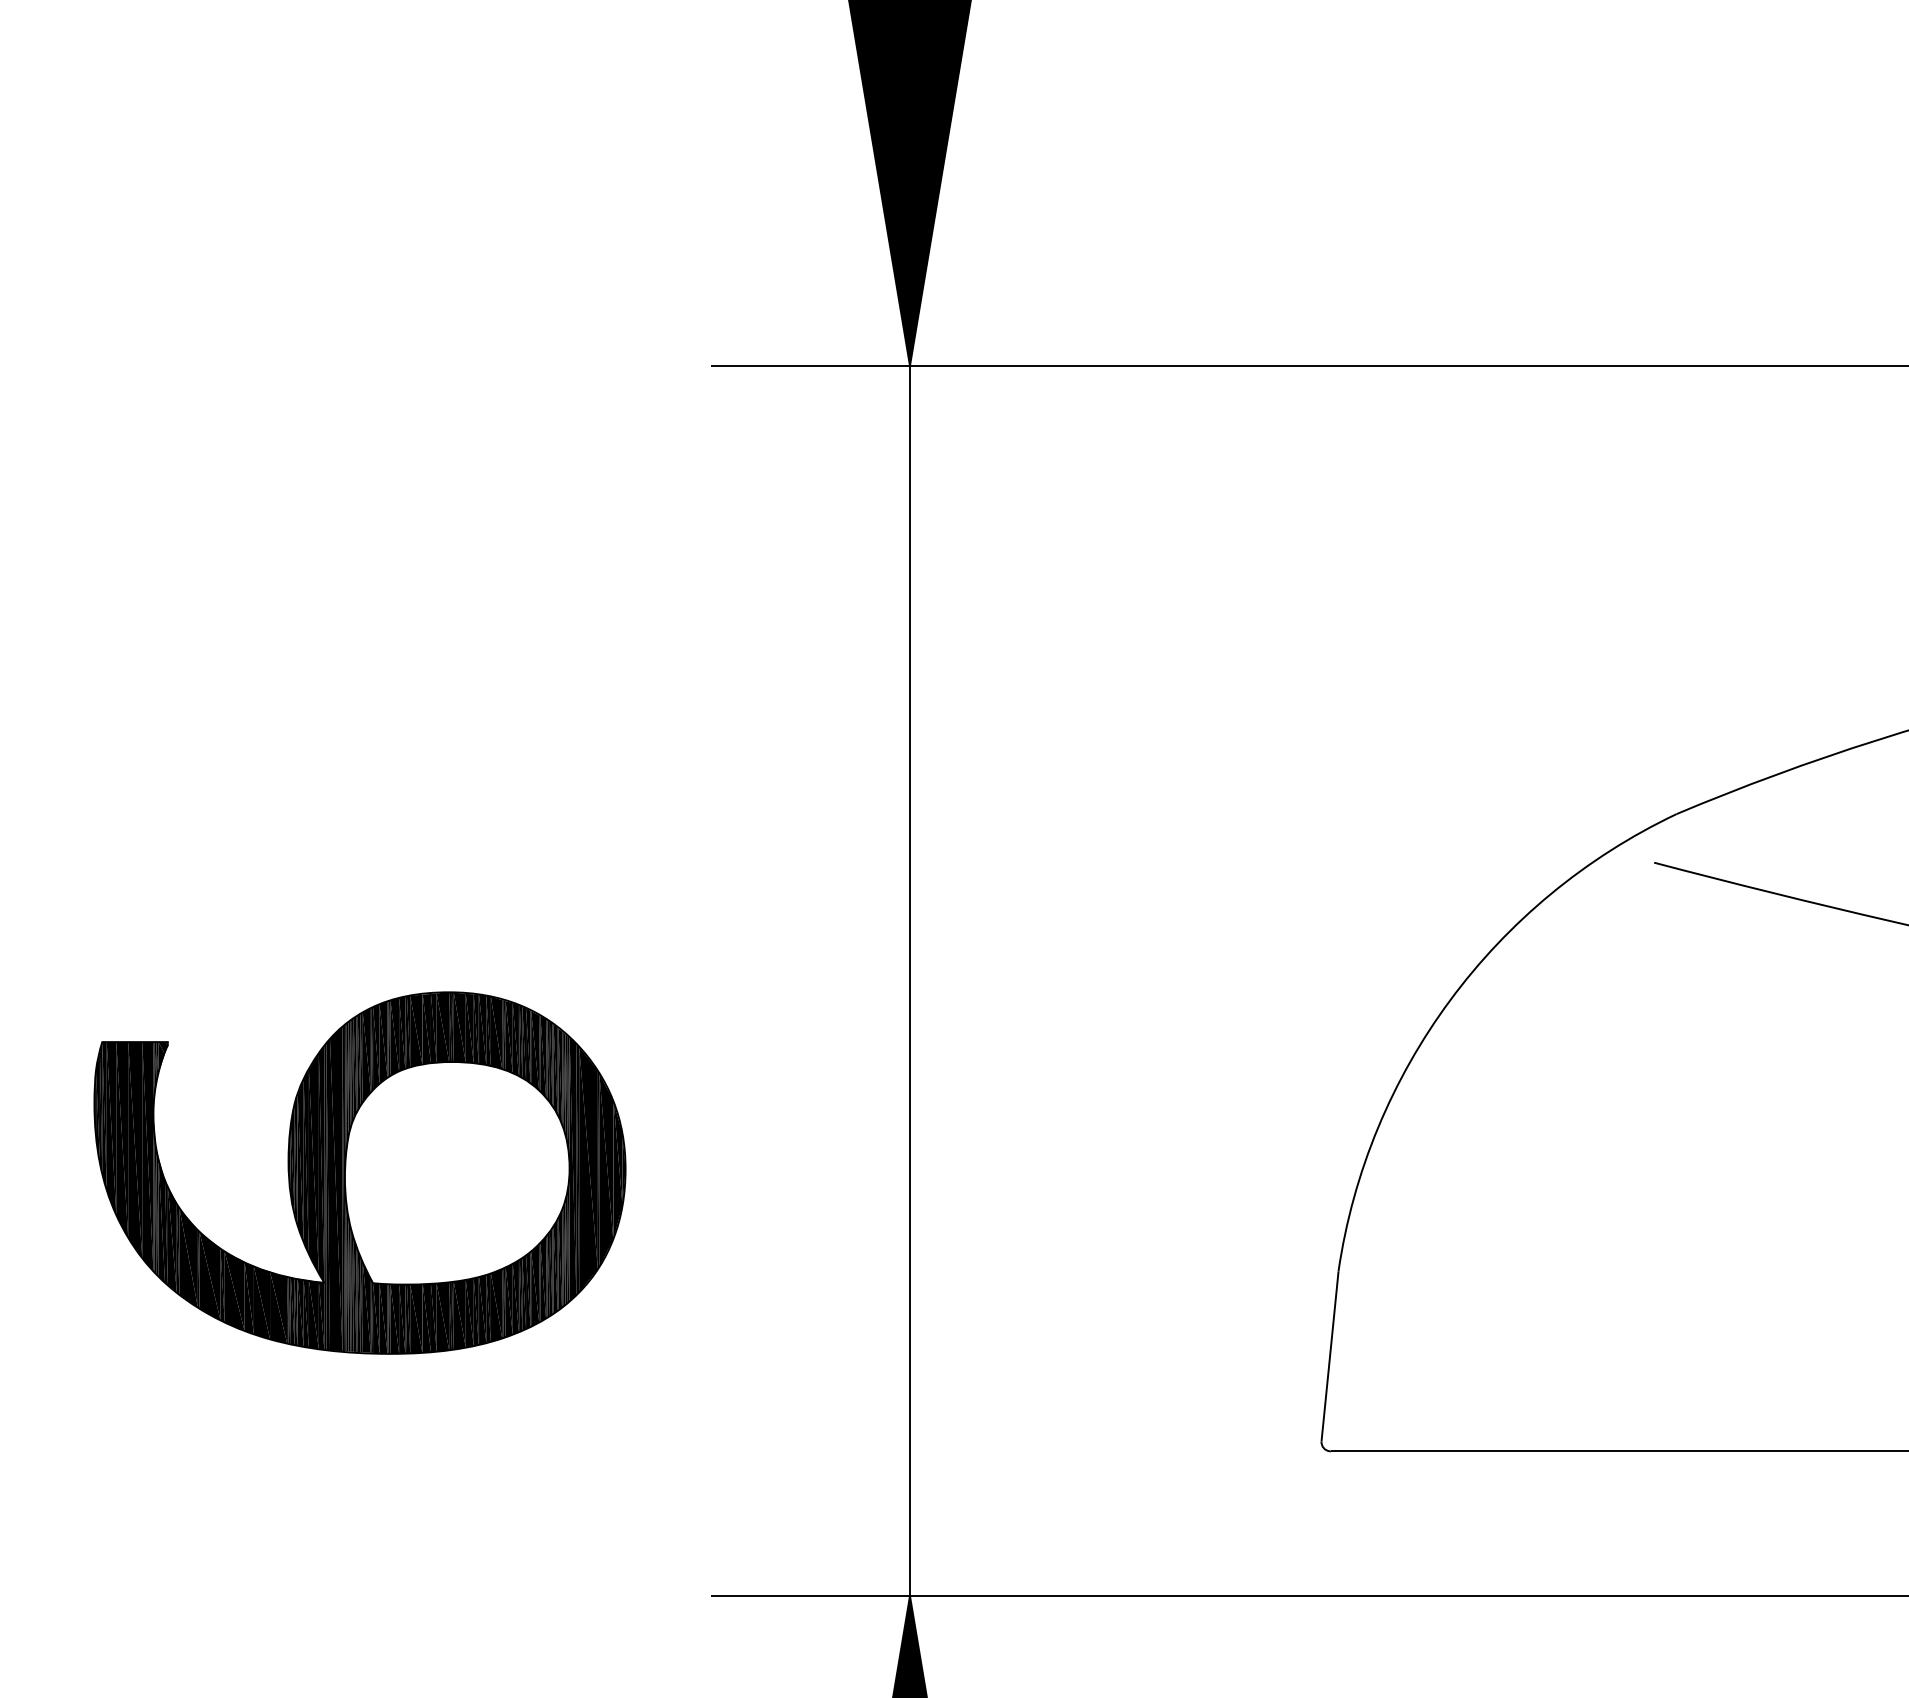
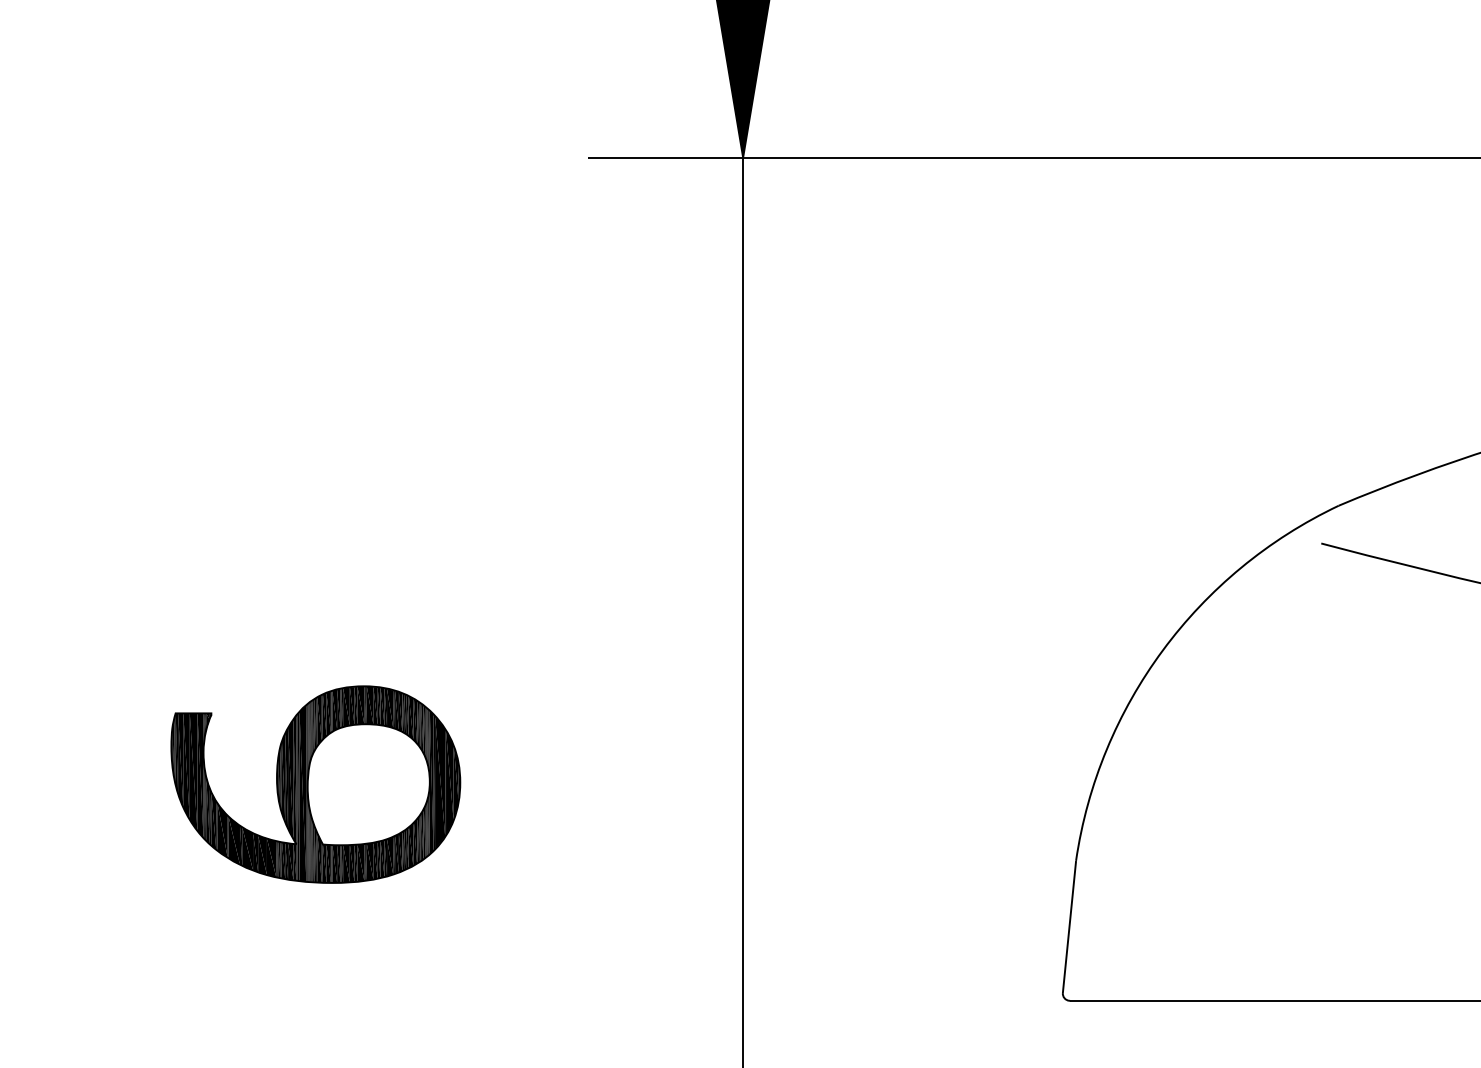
part: (359, 1172) -> (315, 784), size x0.7

